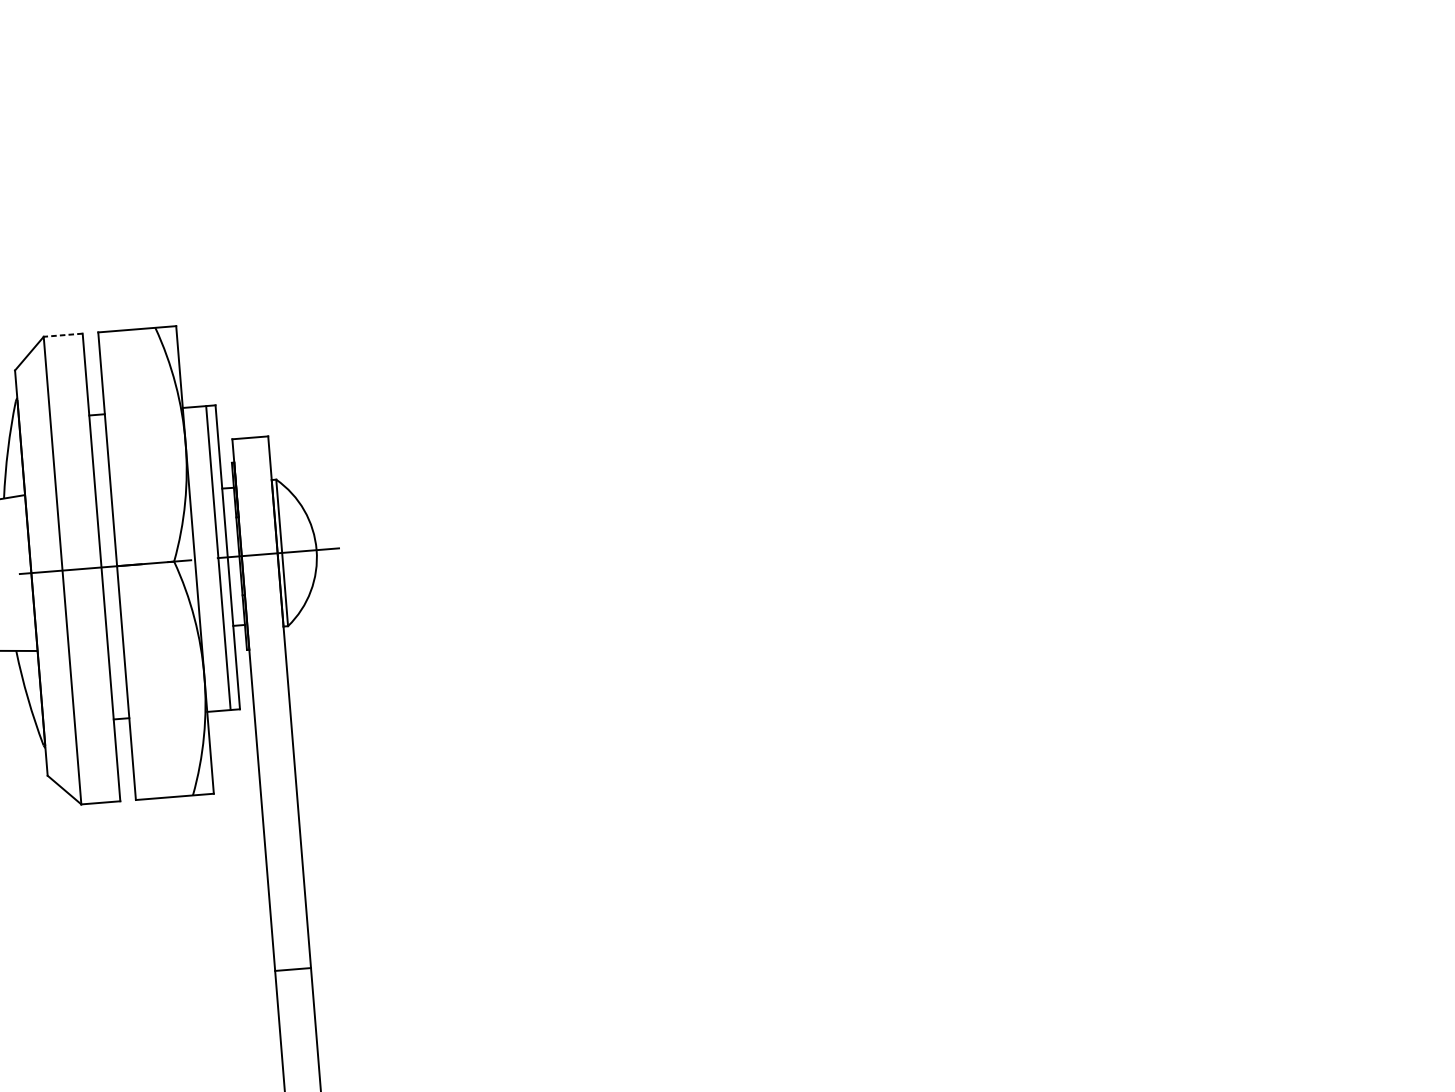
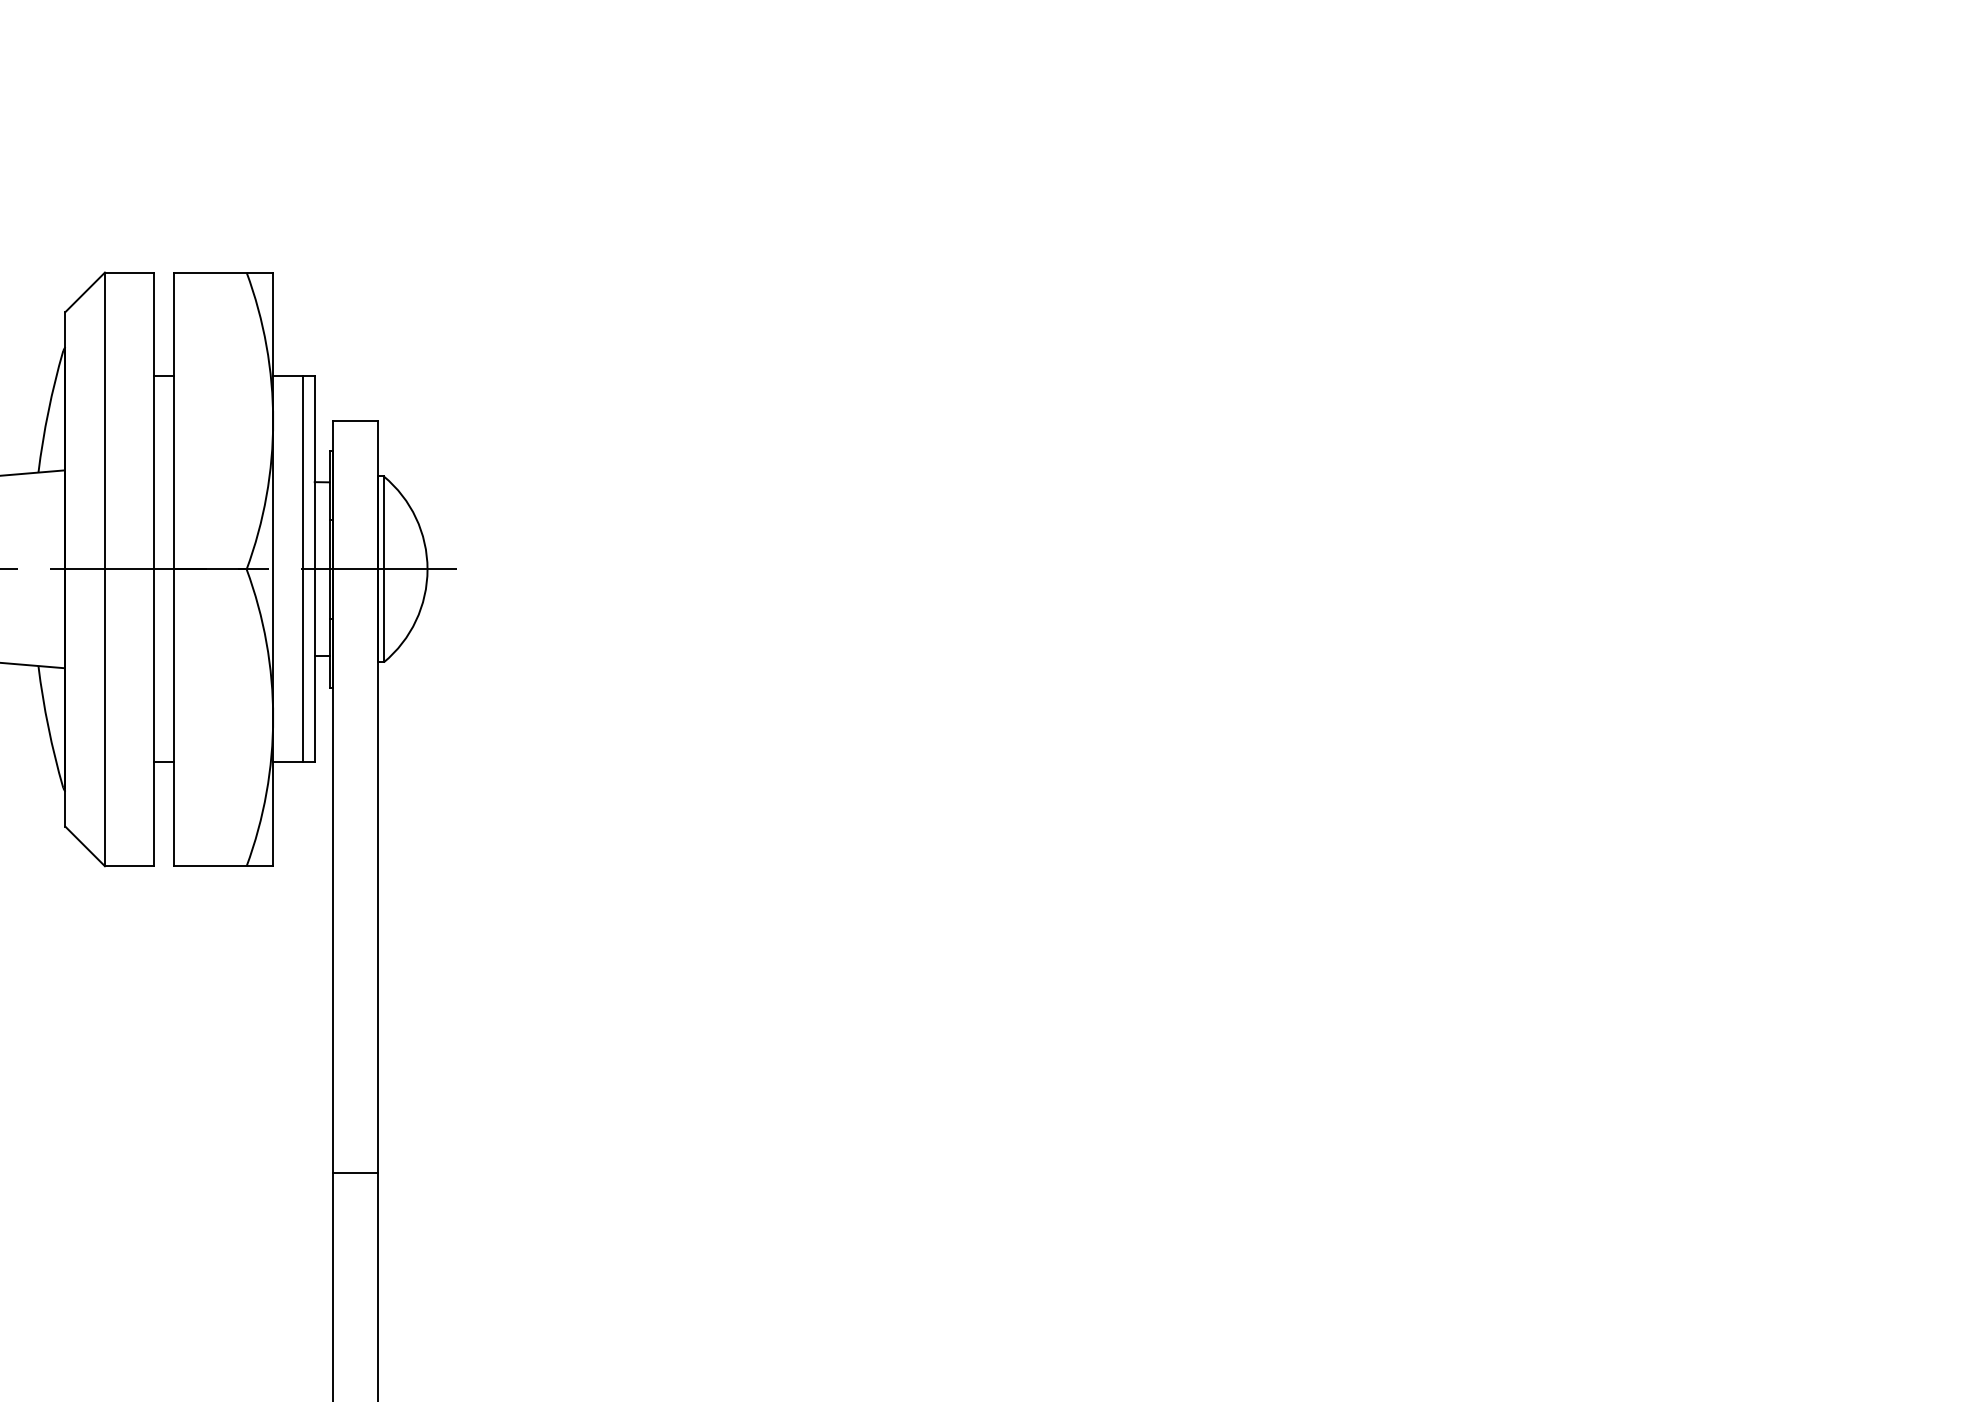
line: (63, 335) -> (129, 272), dashed -> solid
line: (293, 969) -> (355, 1172), moved

